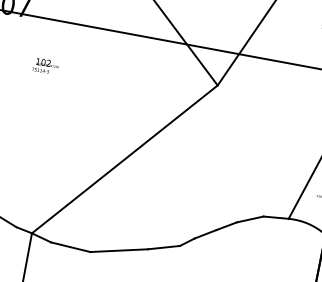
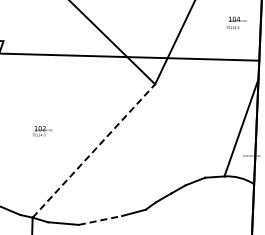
text: (45, 66) -> (42, 131), moved
line: (124, 159) -> (93, 151), solid -> dashed
line: (119, 250) -> (100, 220), solid -> dashed

